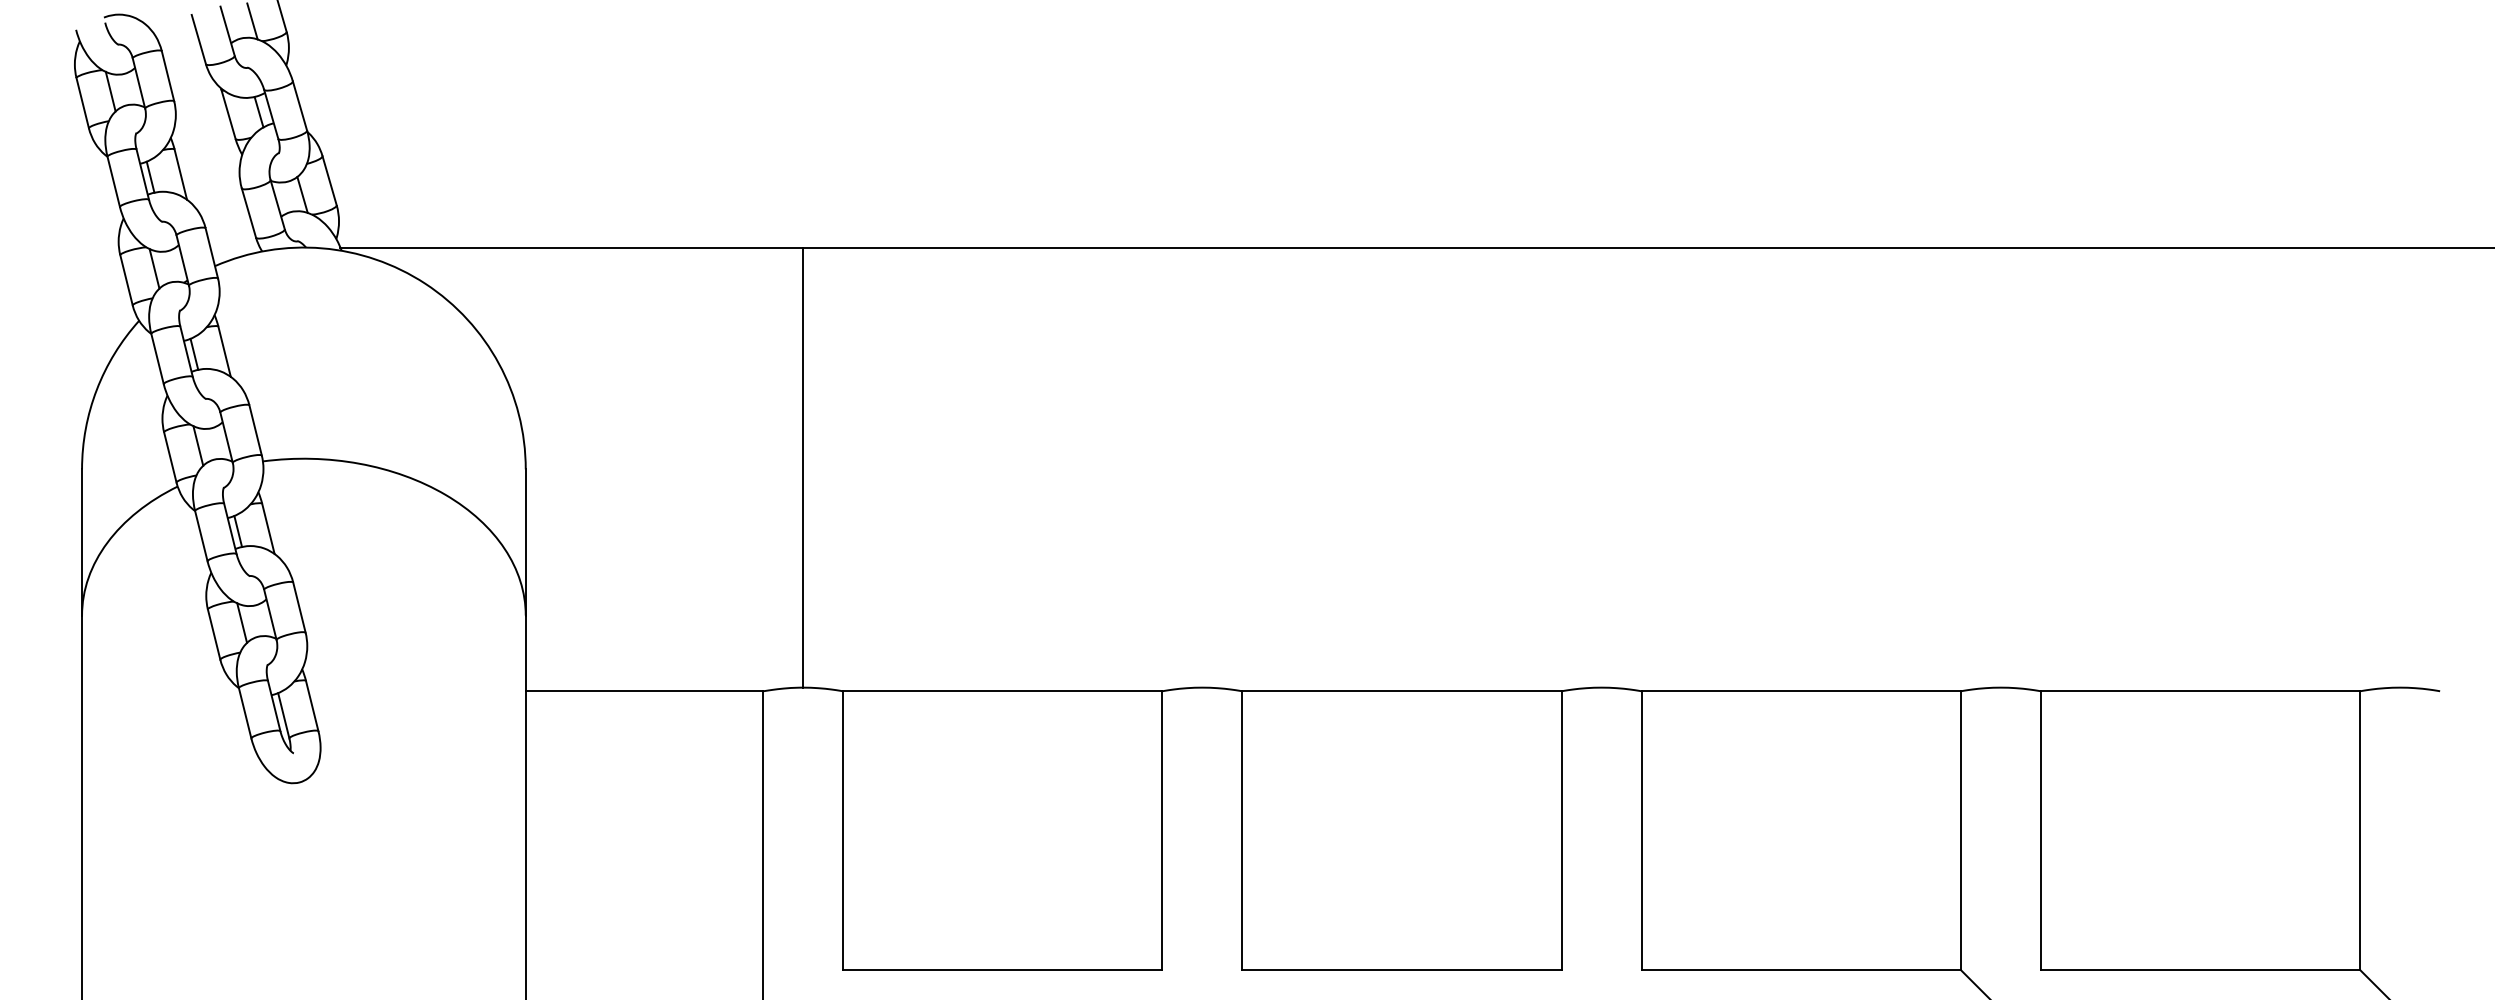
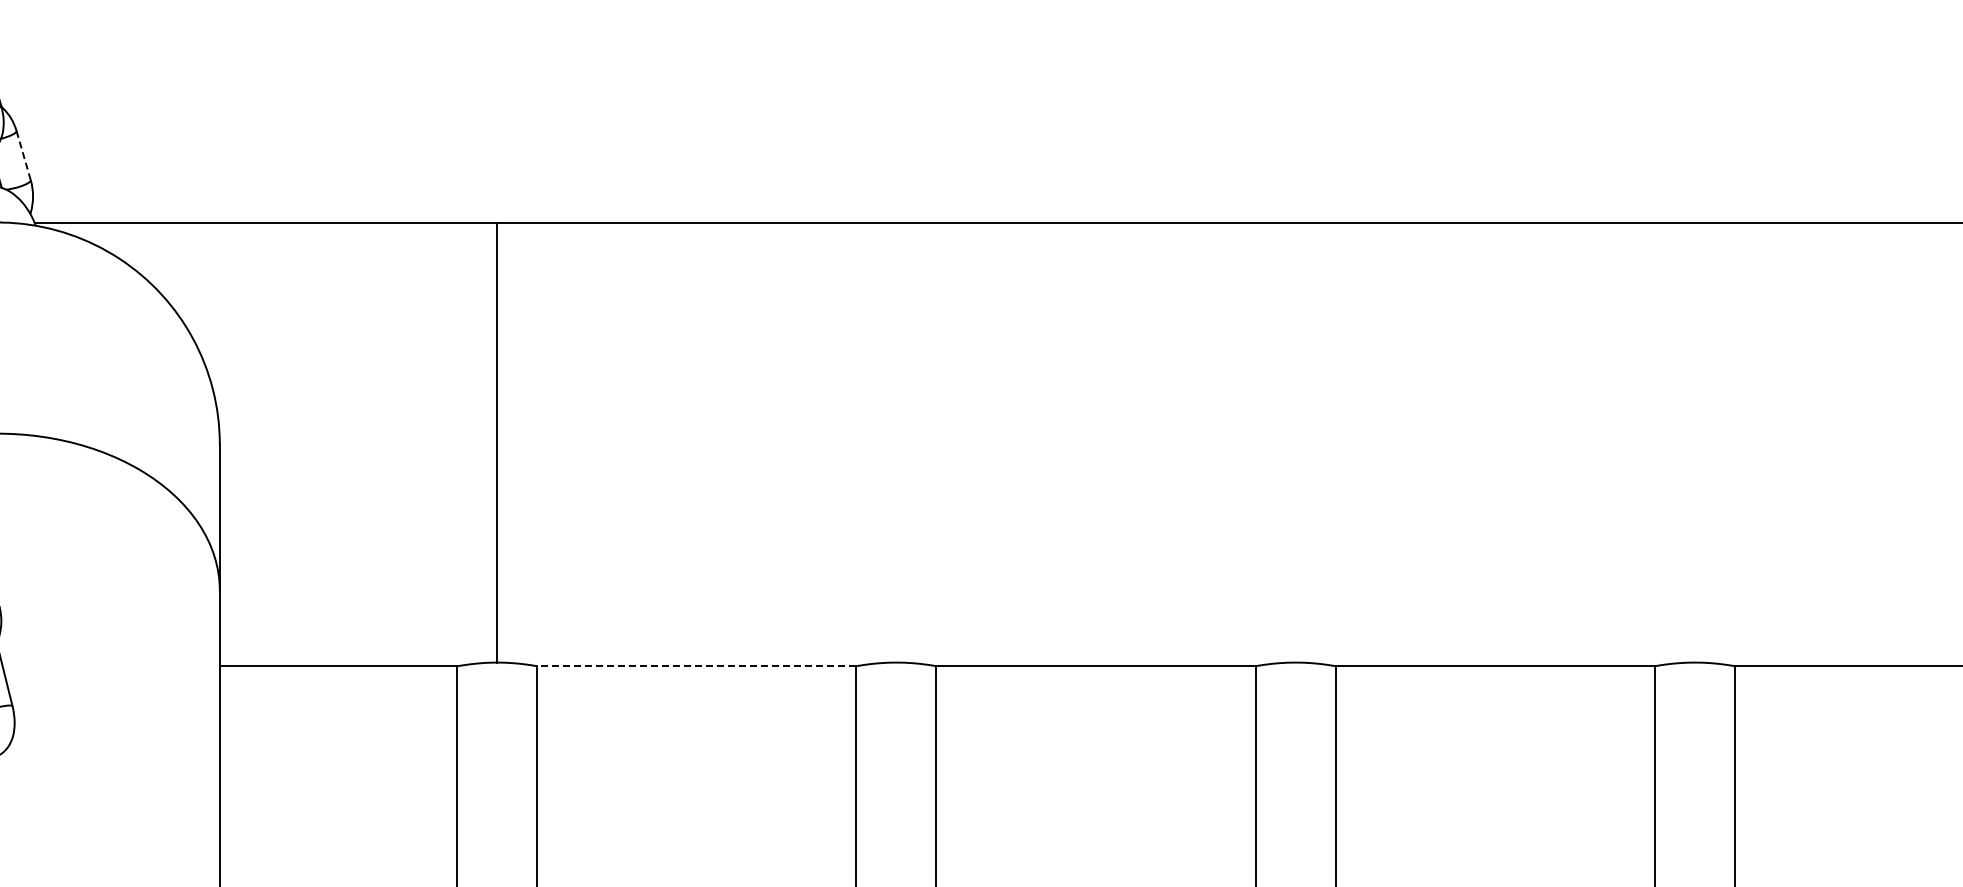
line: (329, 180) -> (23, 155), solid -> dashed
line: (1002, 691) -> (696, 666), solid -> dashed

